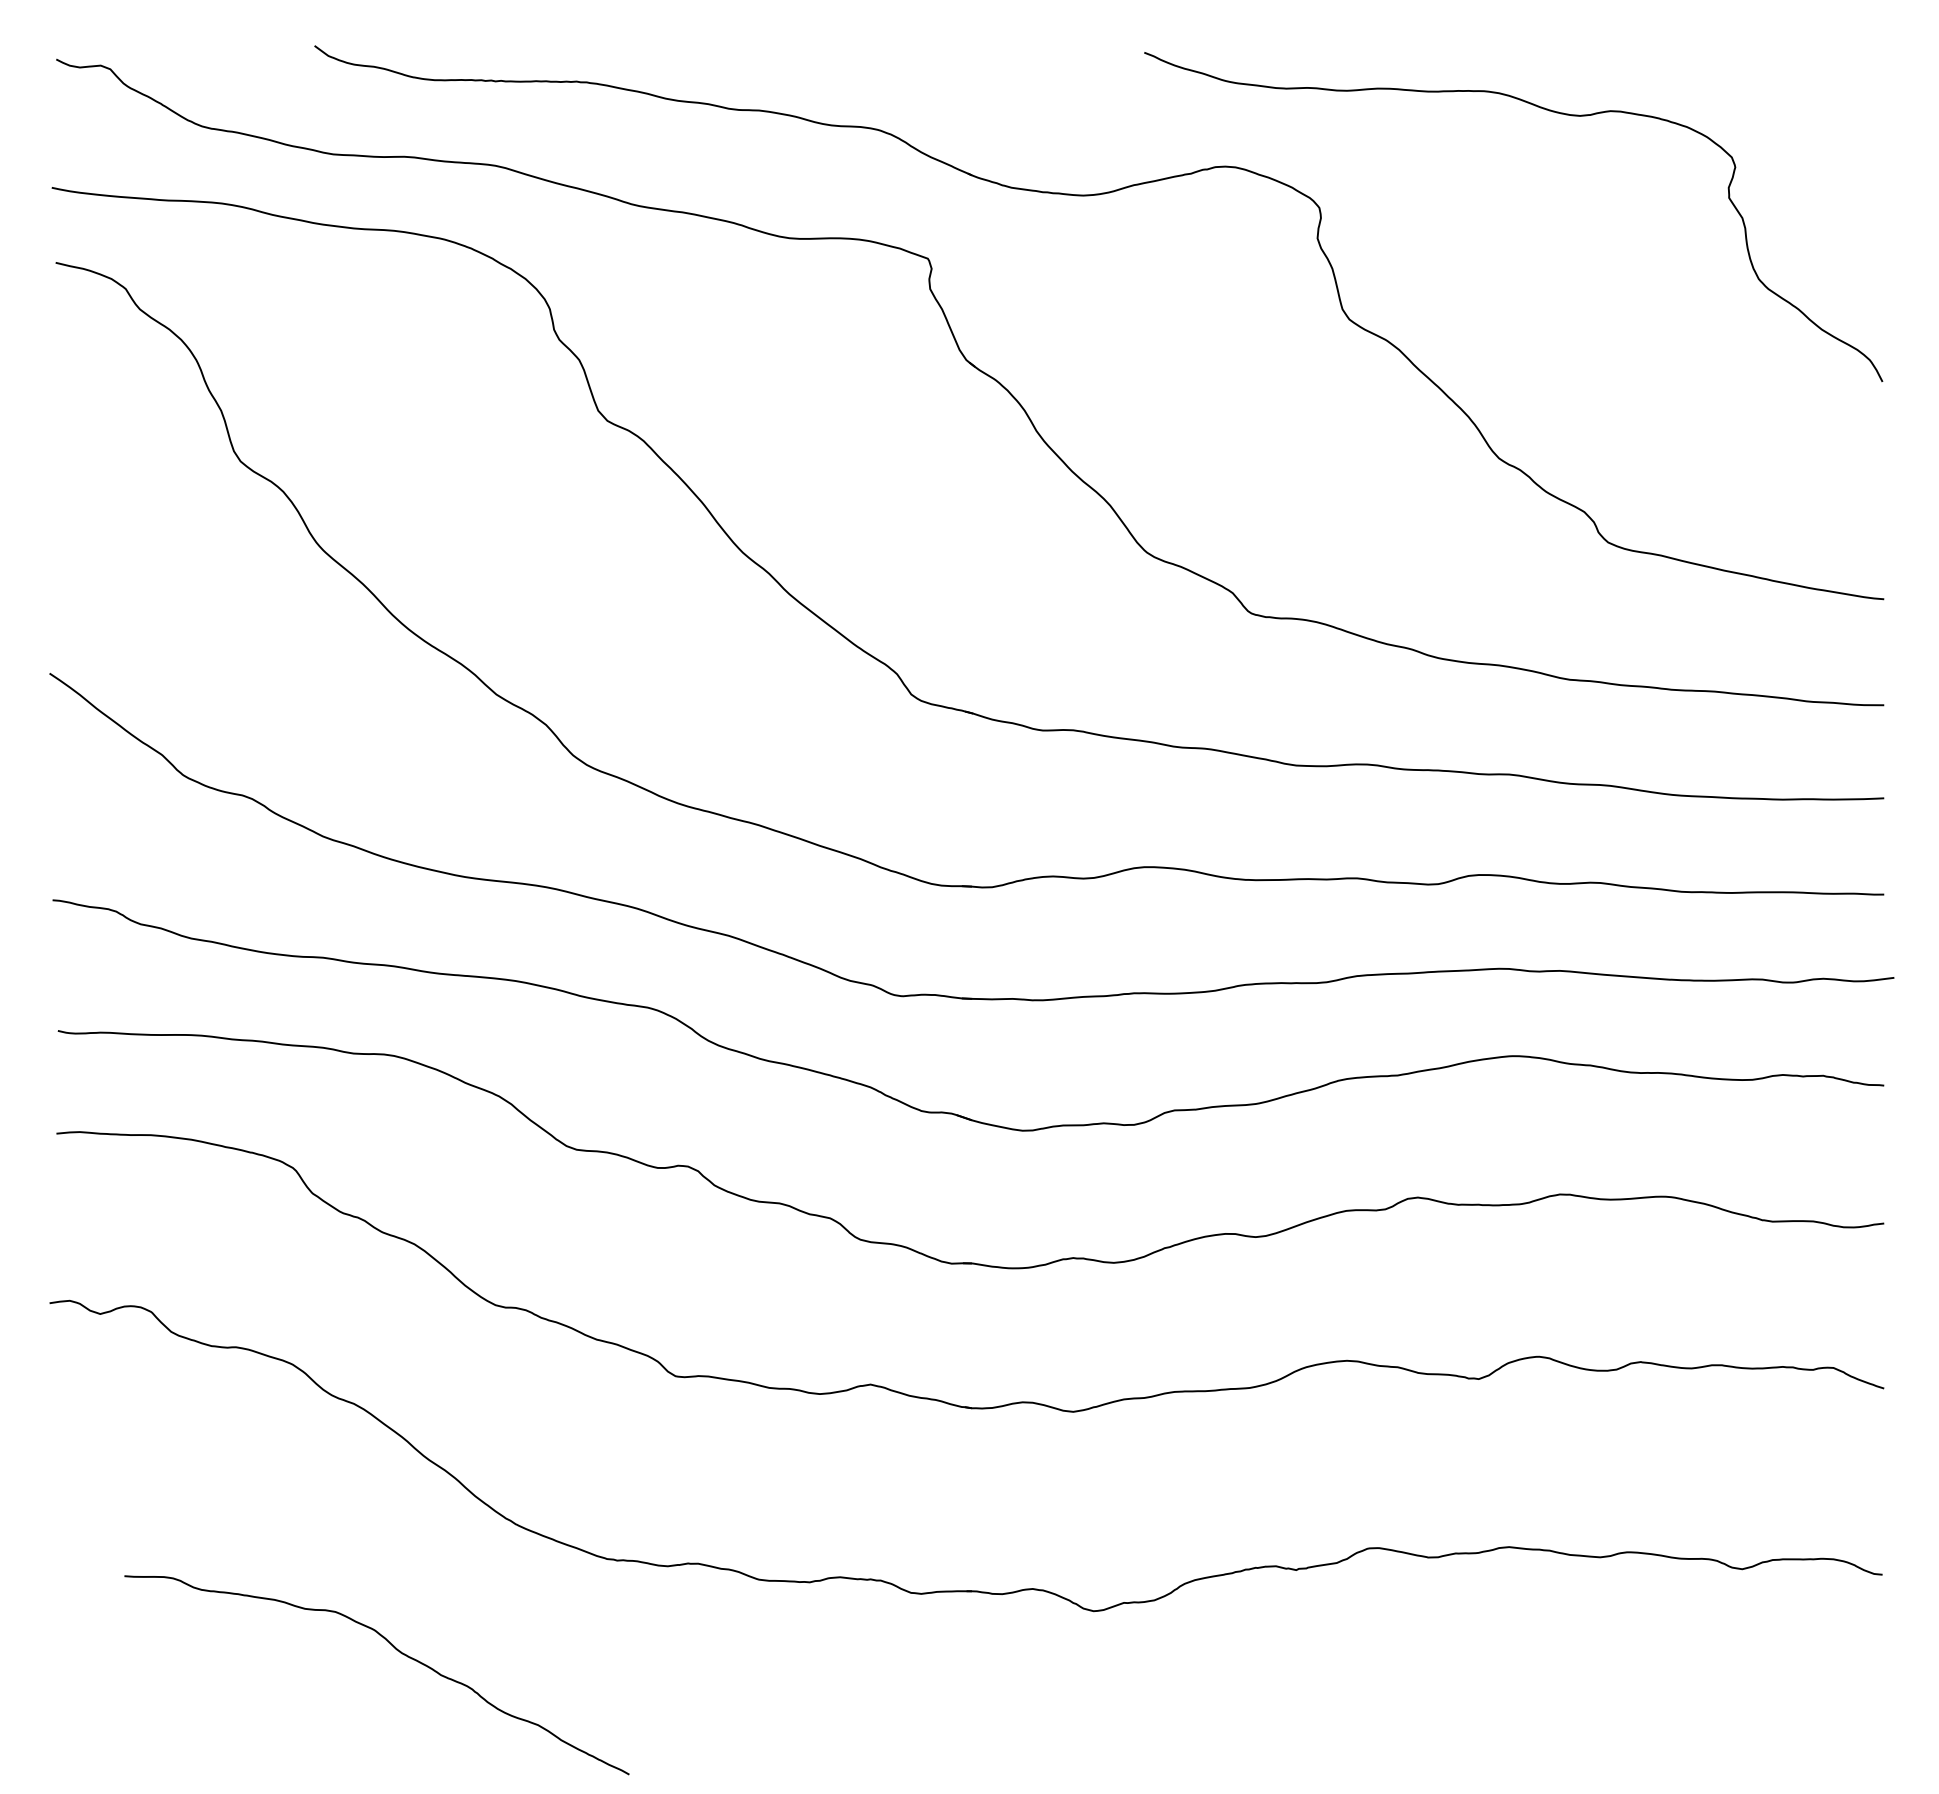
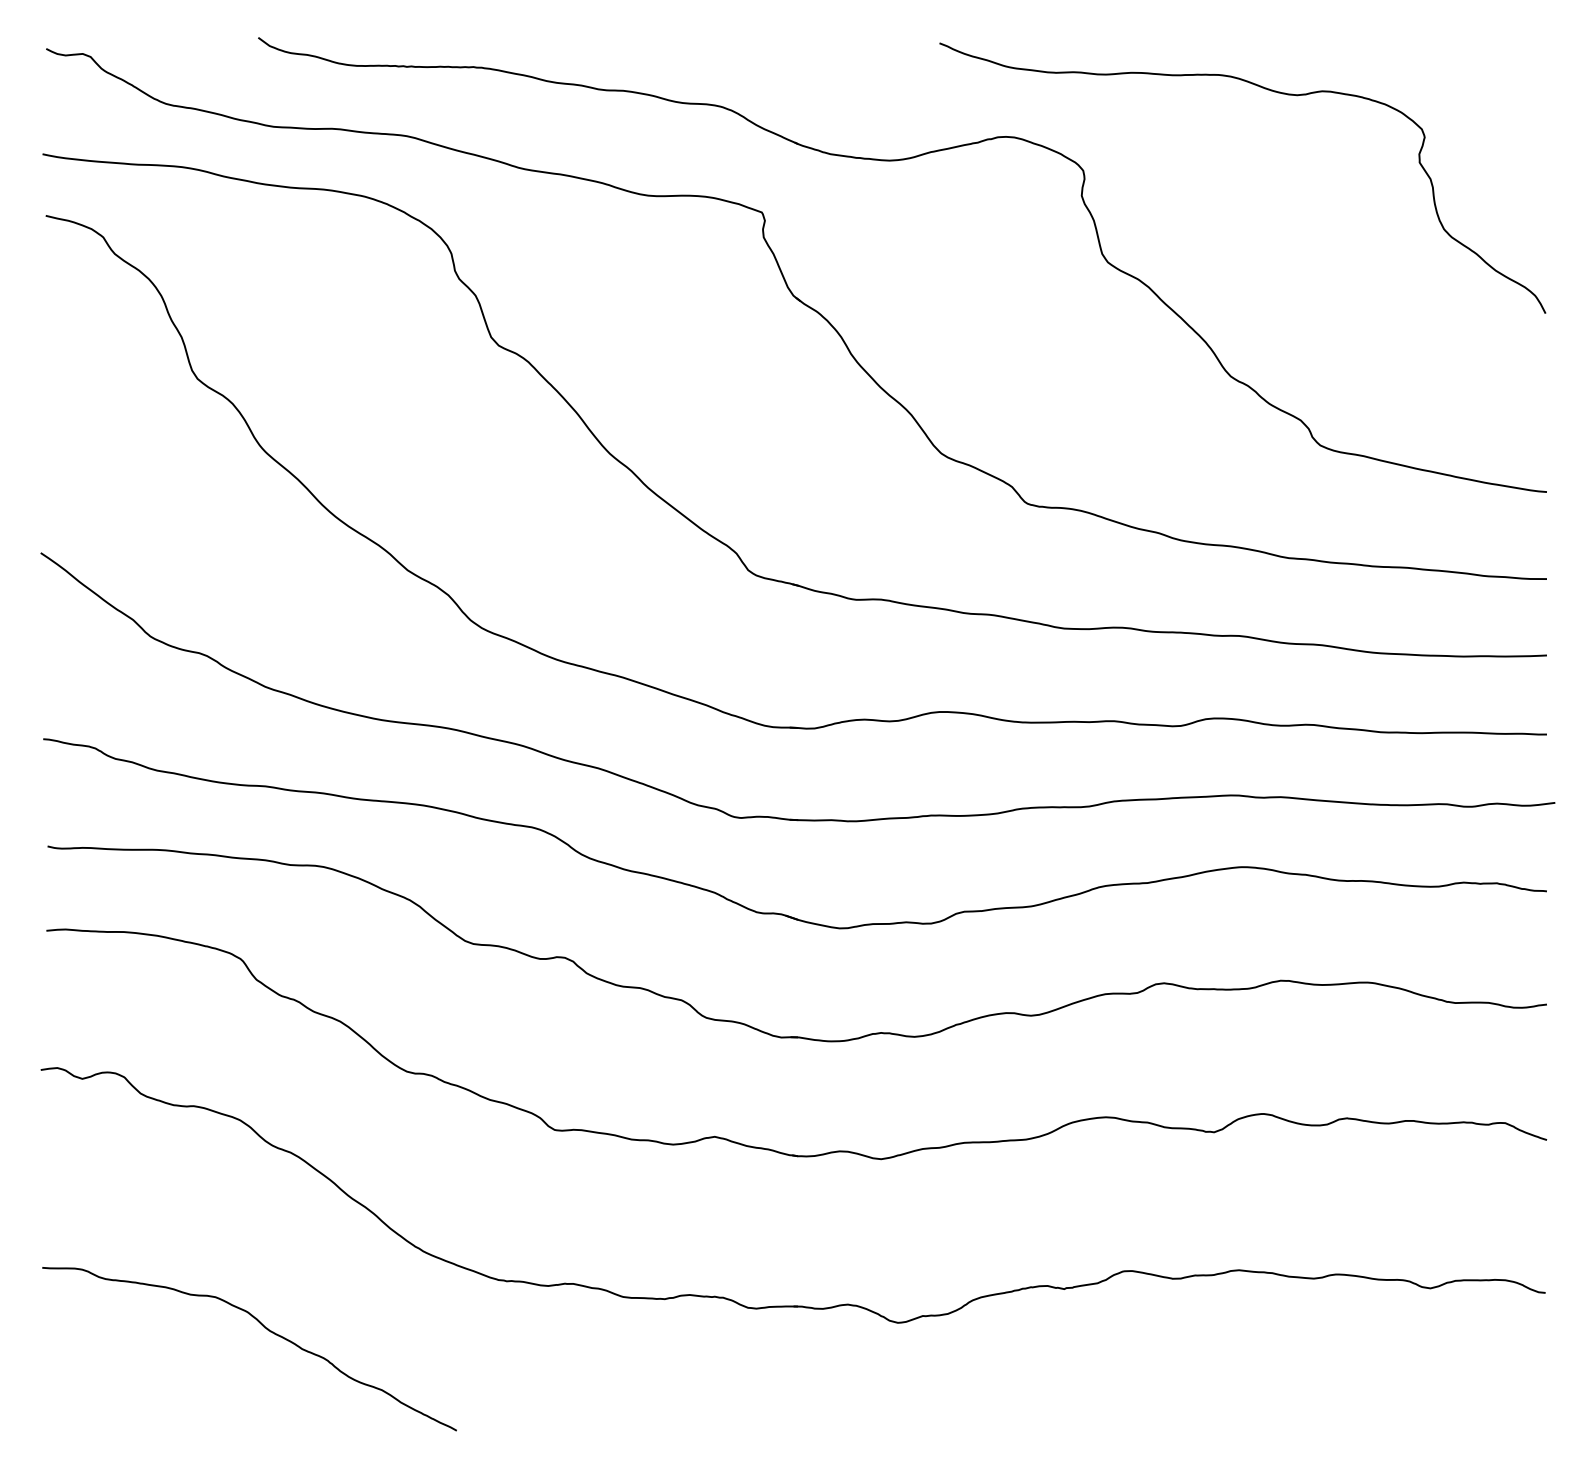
curve: (396, 1650) -> (265, 1328), moved

